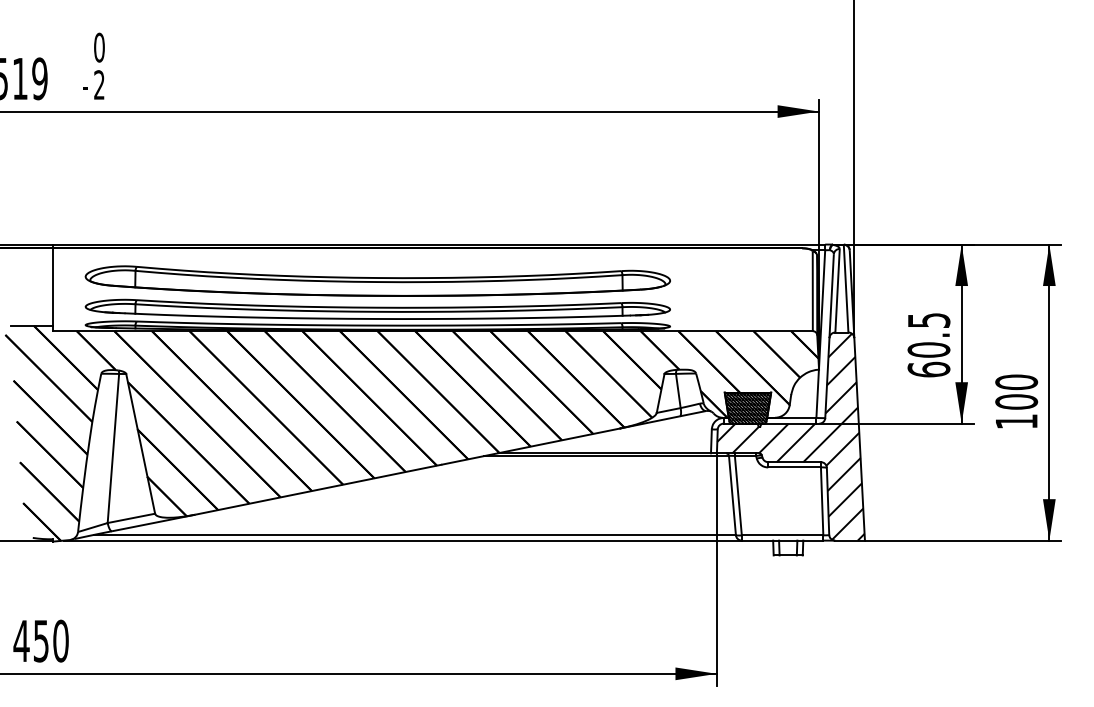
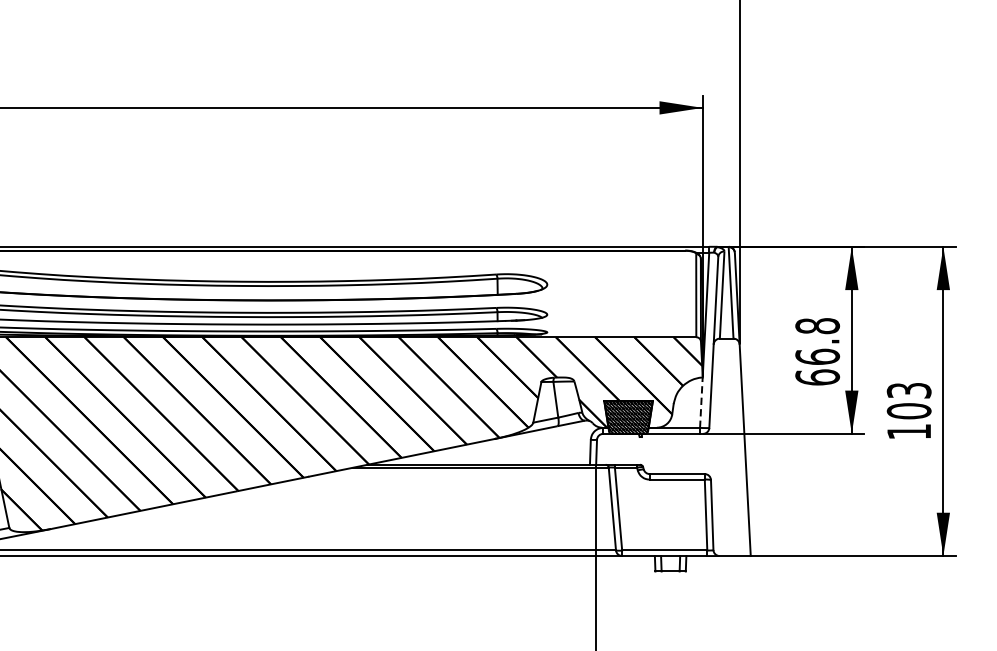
text: (928, 334) -> (817, 340), 60.5 -> 66.8
text: (1016, 382) -> (909, 390), 100 -> 103
line: (817, 393) -> (701, 402), solid -> dashed
hatch: (790, 436) -> (673, 447), removed

